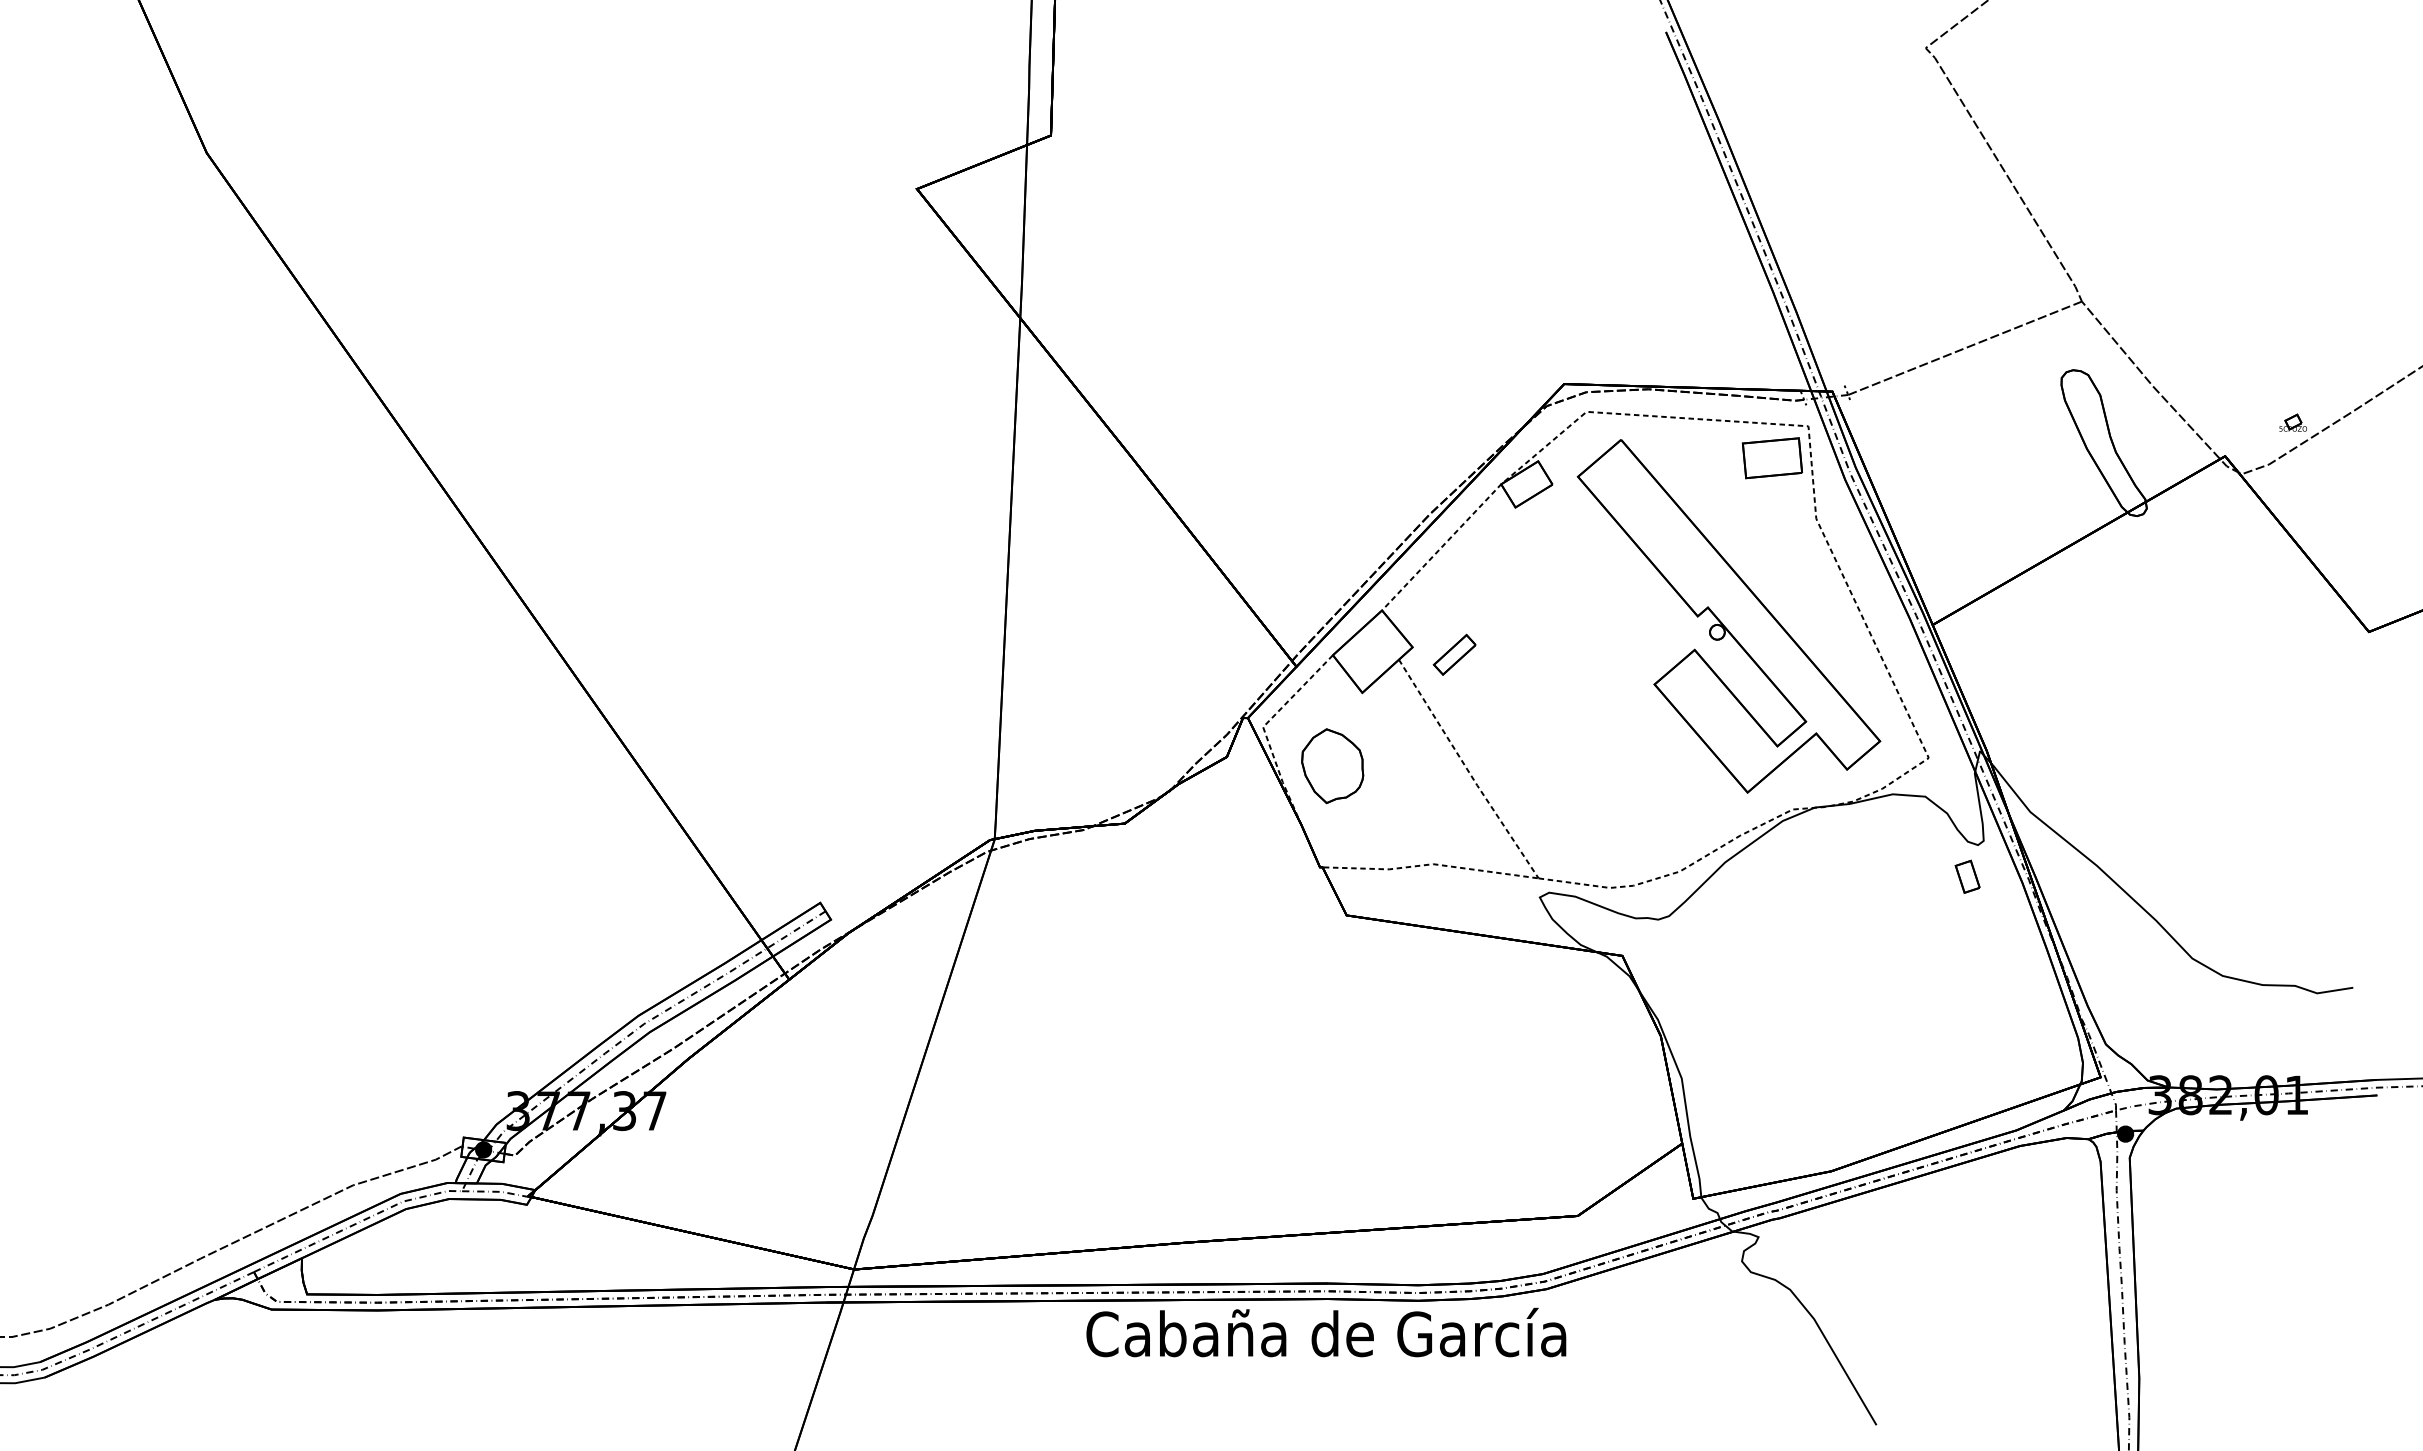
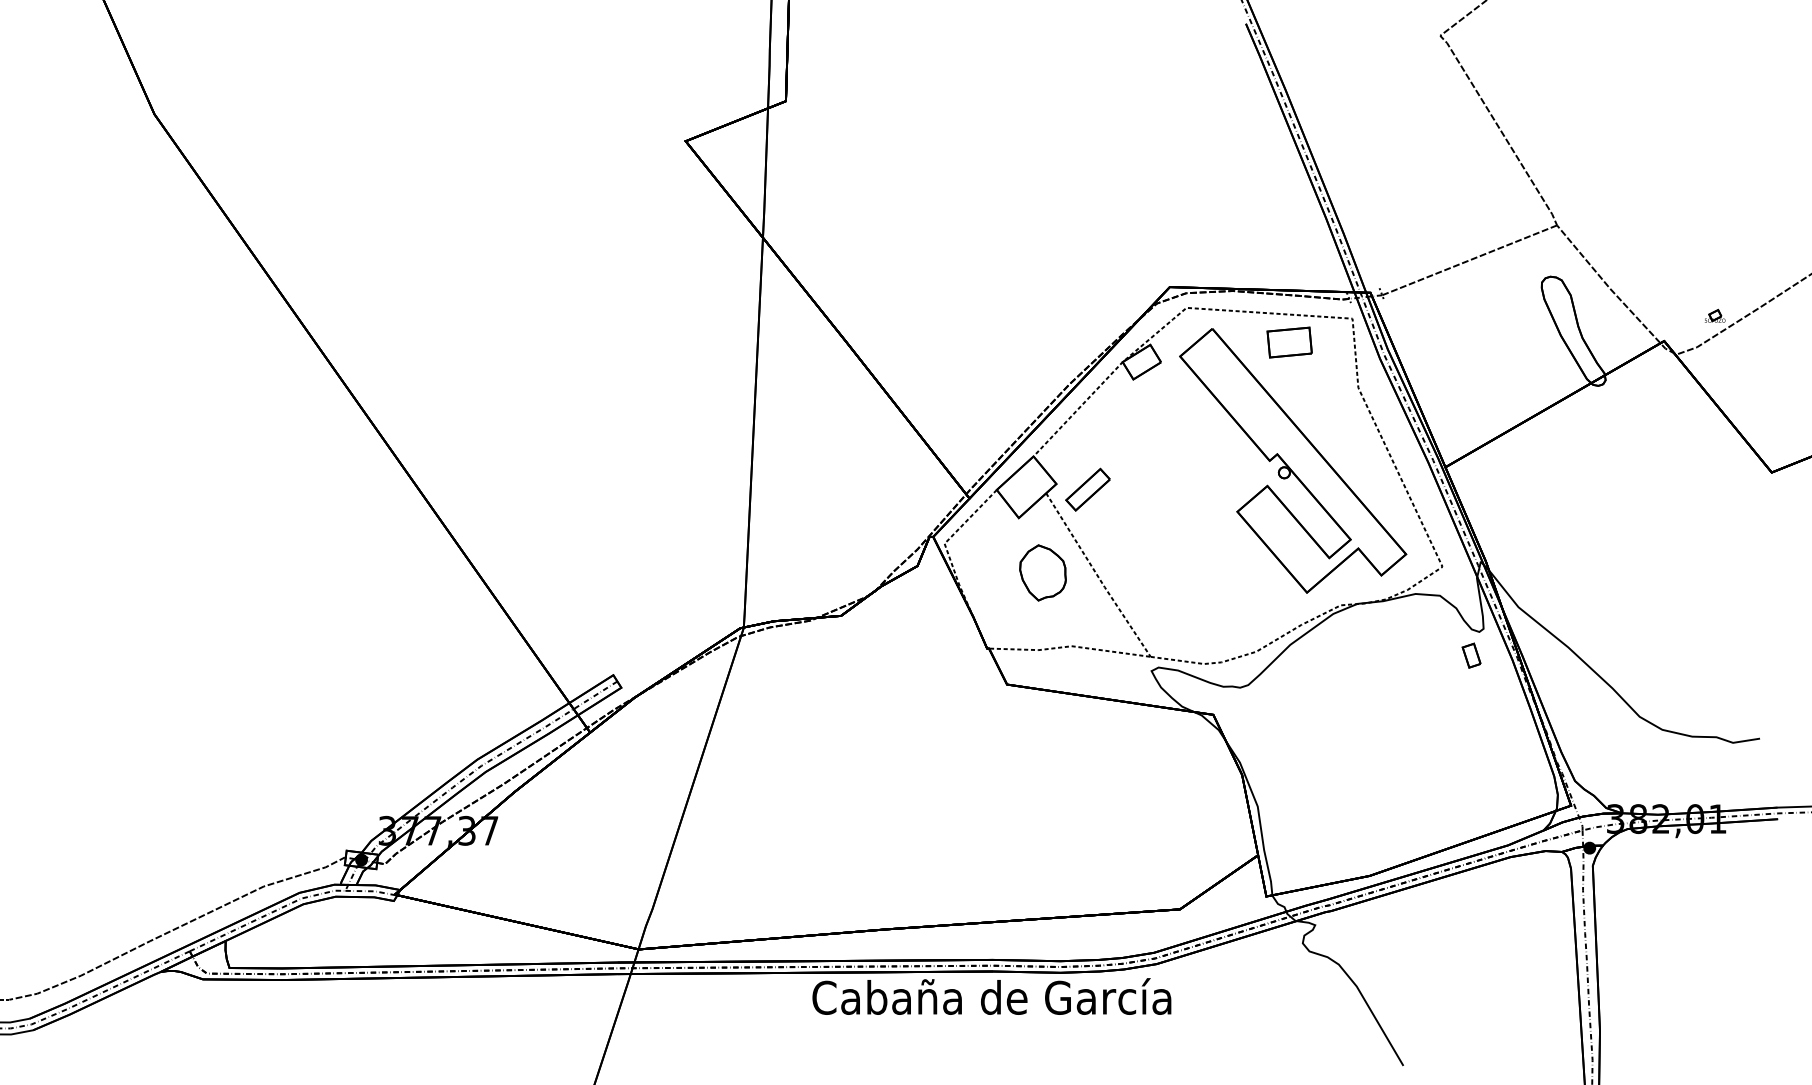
part: (1771, 458) -> (1288, 342), moved
part: (1454, 654) -> (1087, 489), size x1.4
part: (1332, 766) -> (1042, 573), moved

